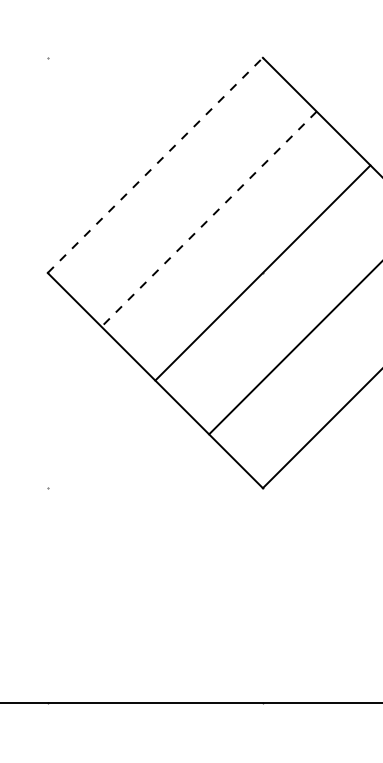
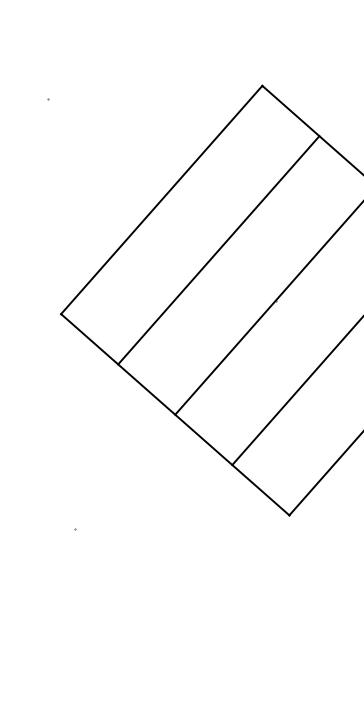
line: (155, 165) -> (161, 200), dashed -> solid
line: (208, 219) -> (218, 250), dashed -> solid

